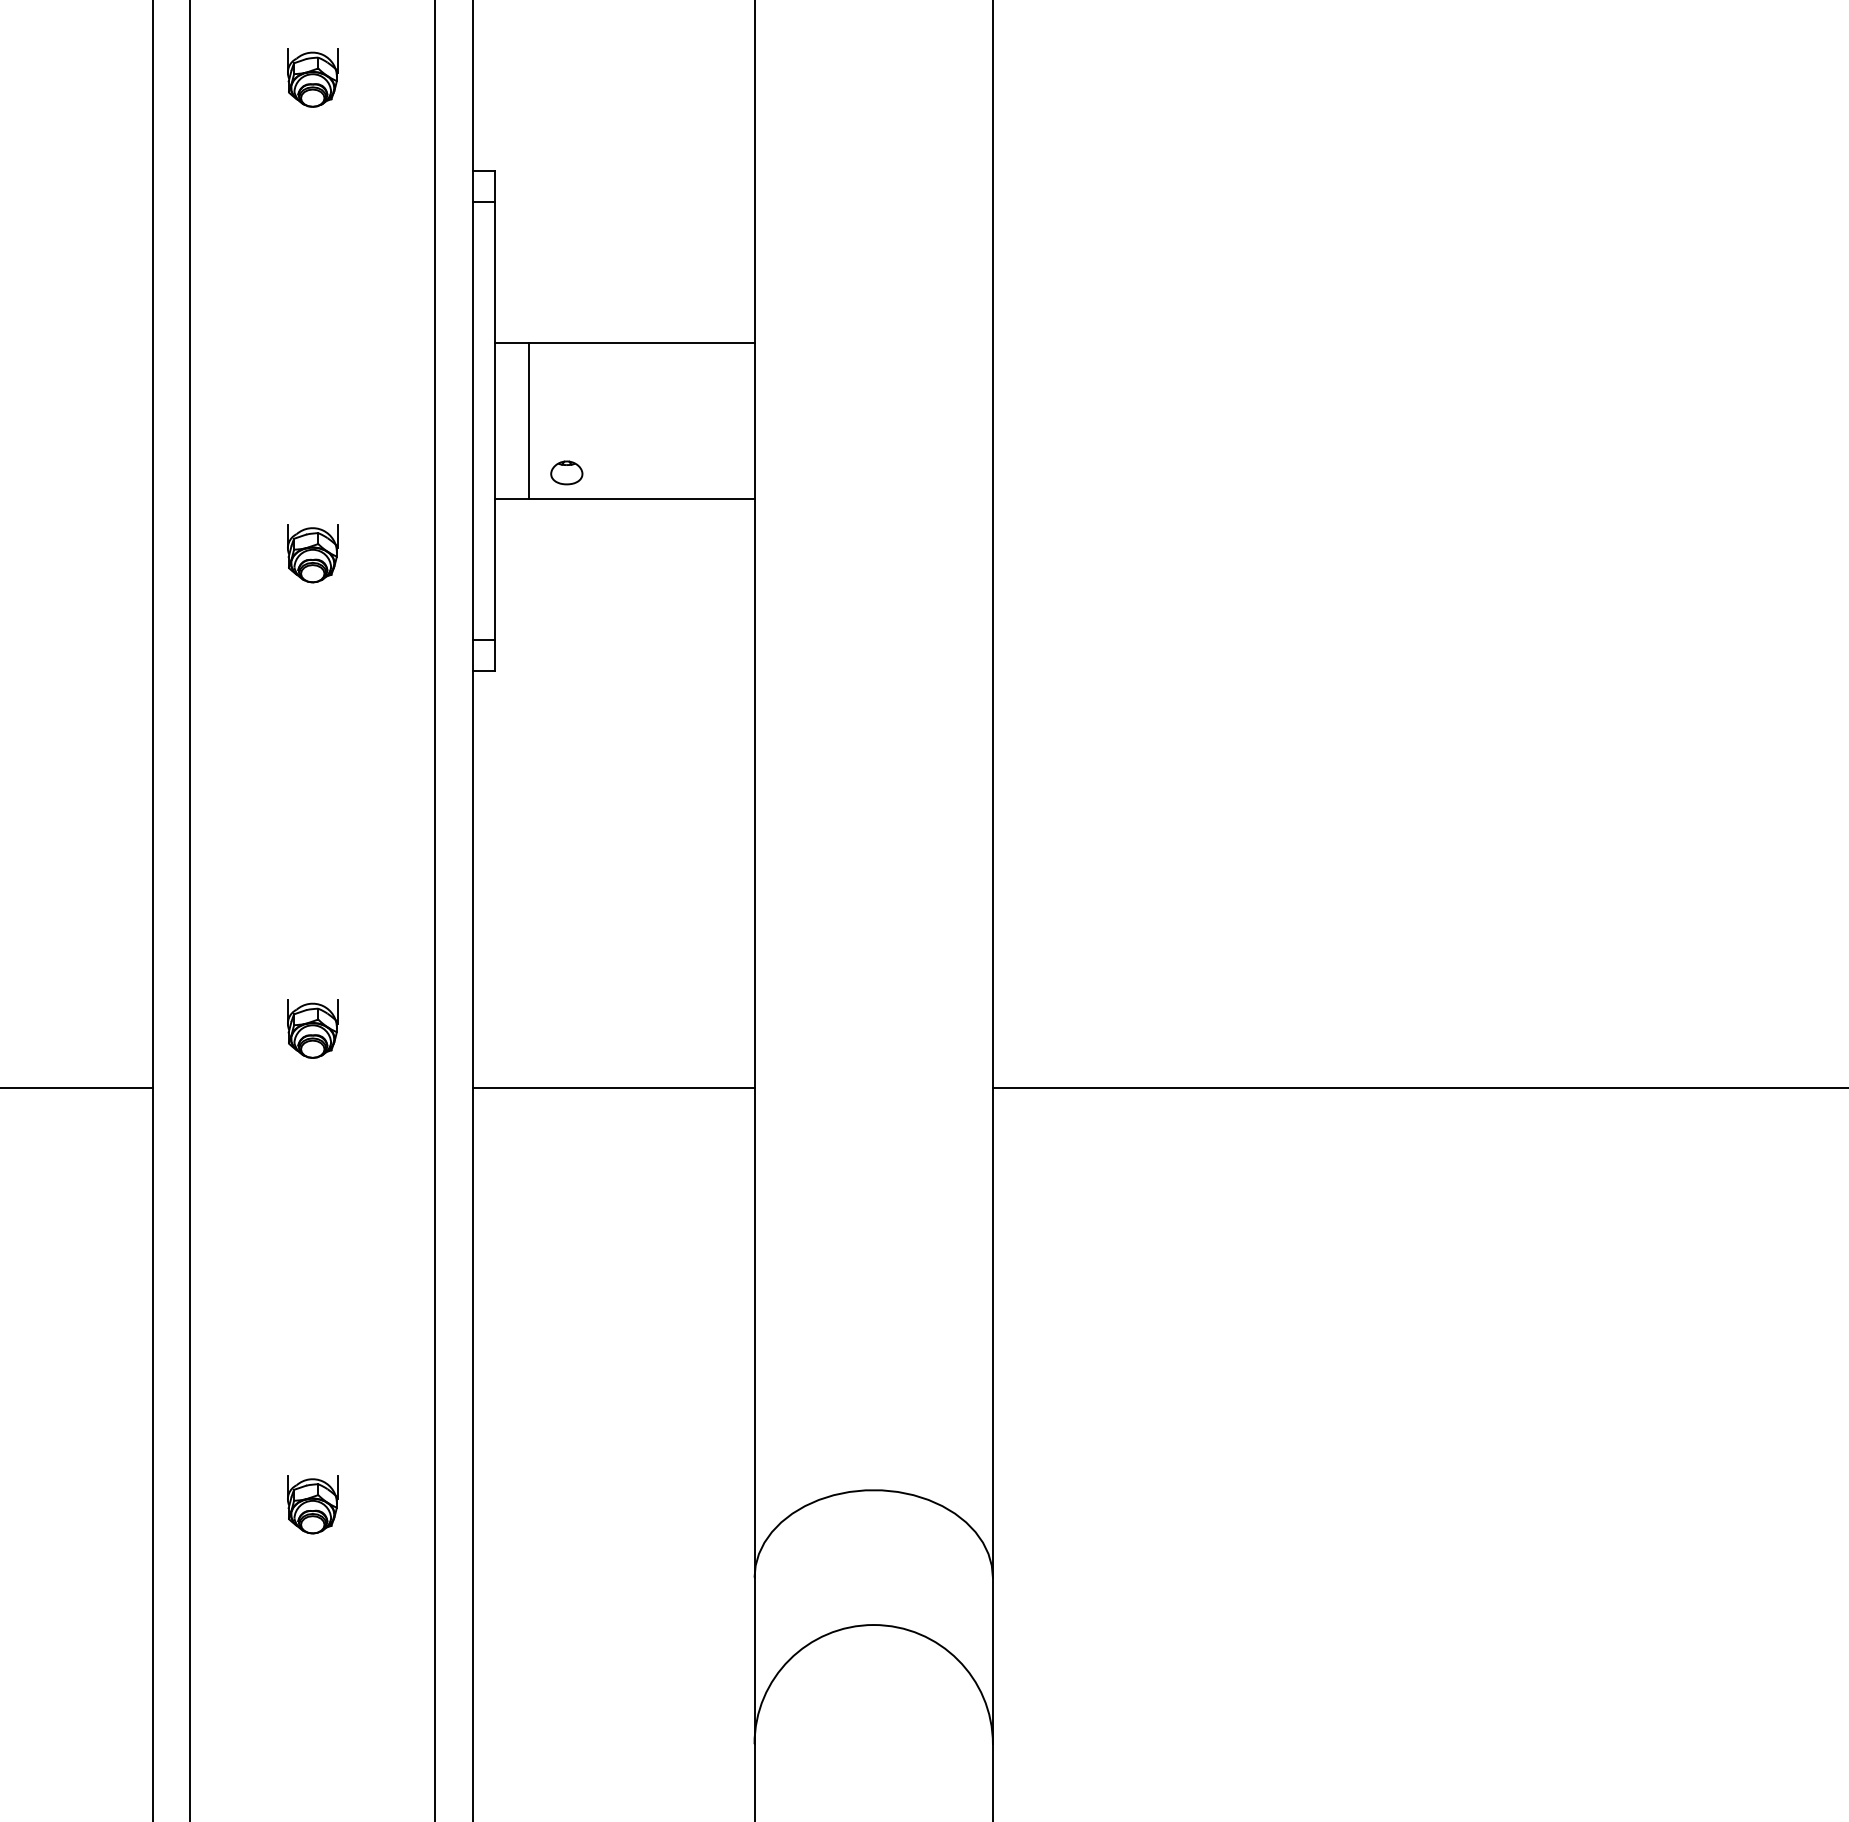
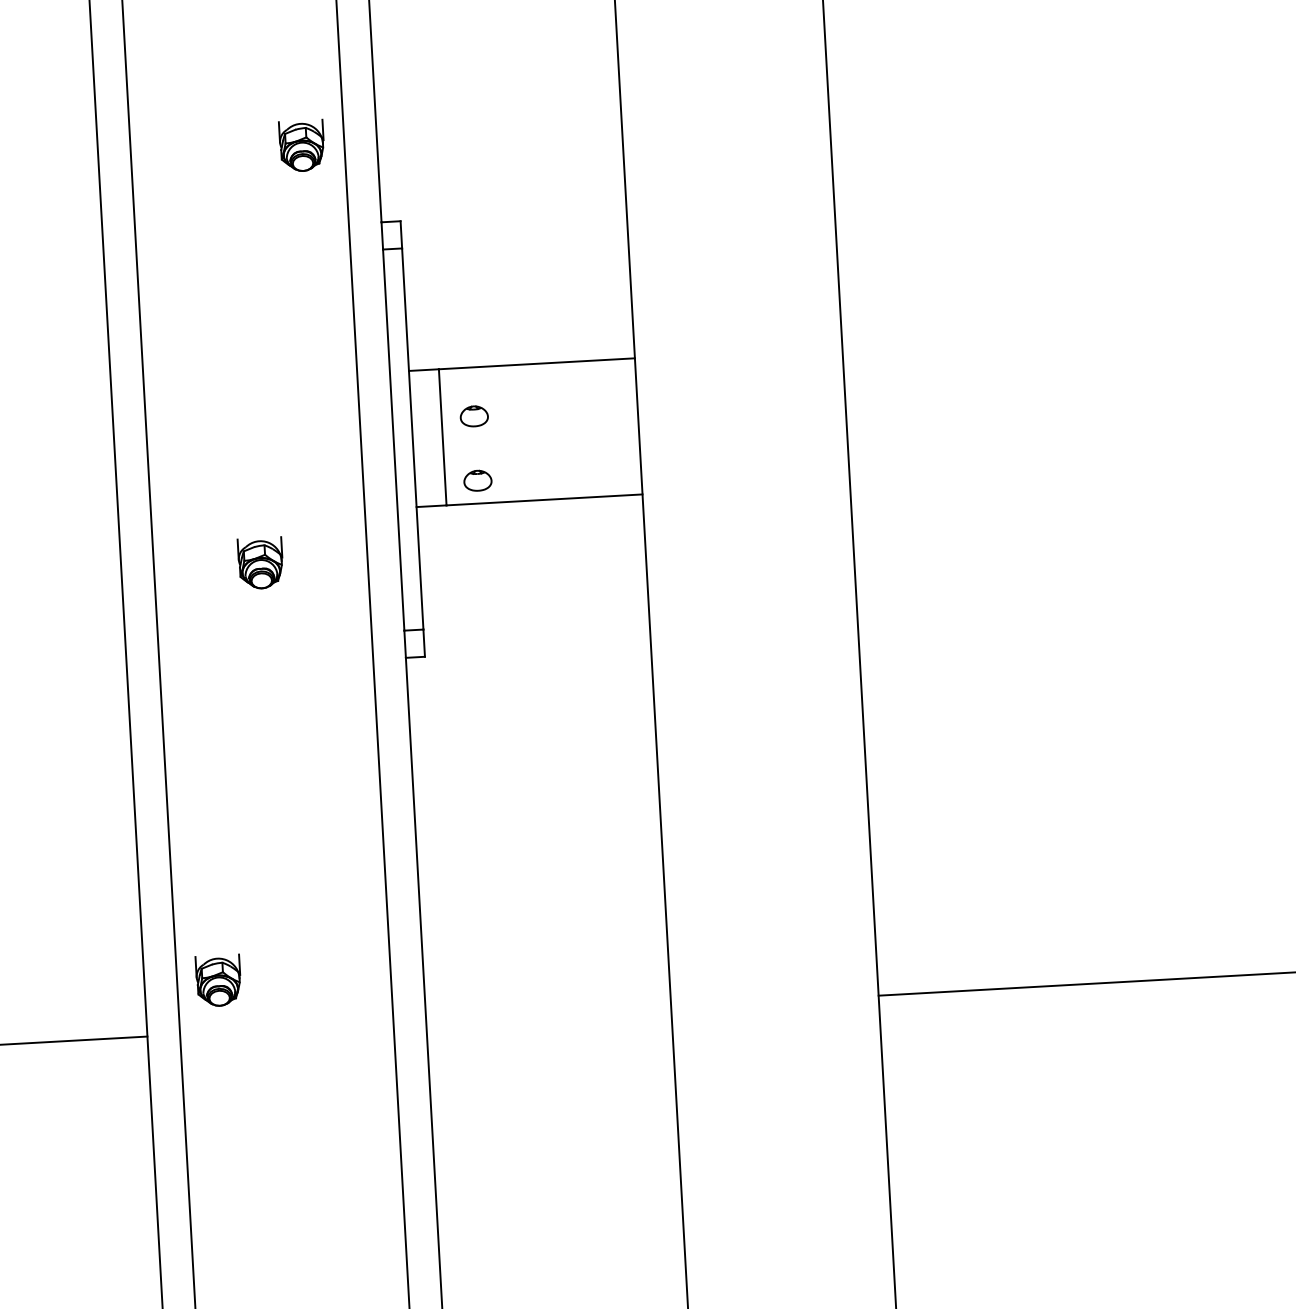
part: (312, 77) -> (301, 145), moved
part: (566, 398) -> (474, 416), added
part: (312, 1028) -> (218, 980), moved
line: (613, 1088) -> (548, 1014), removed

